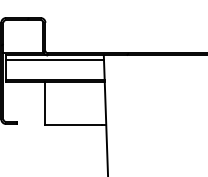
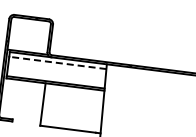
line: (55, 60) -> (58, 63), solid -> dashed

